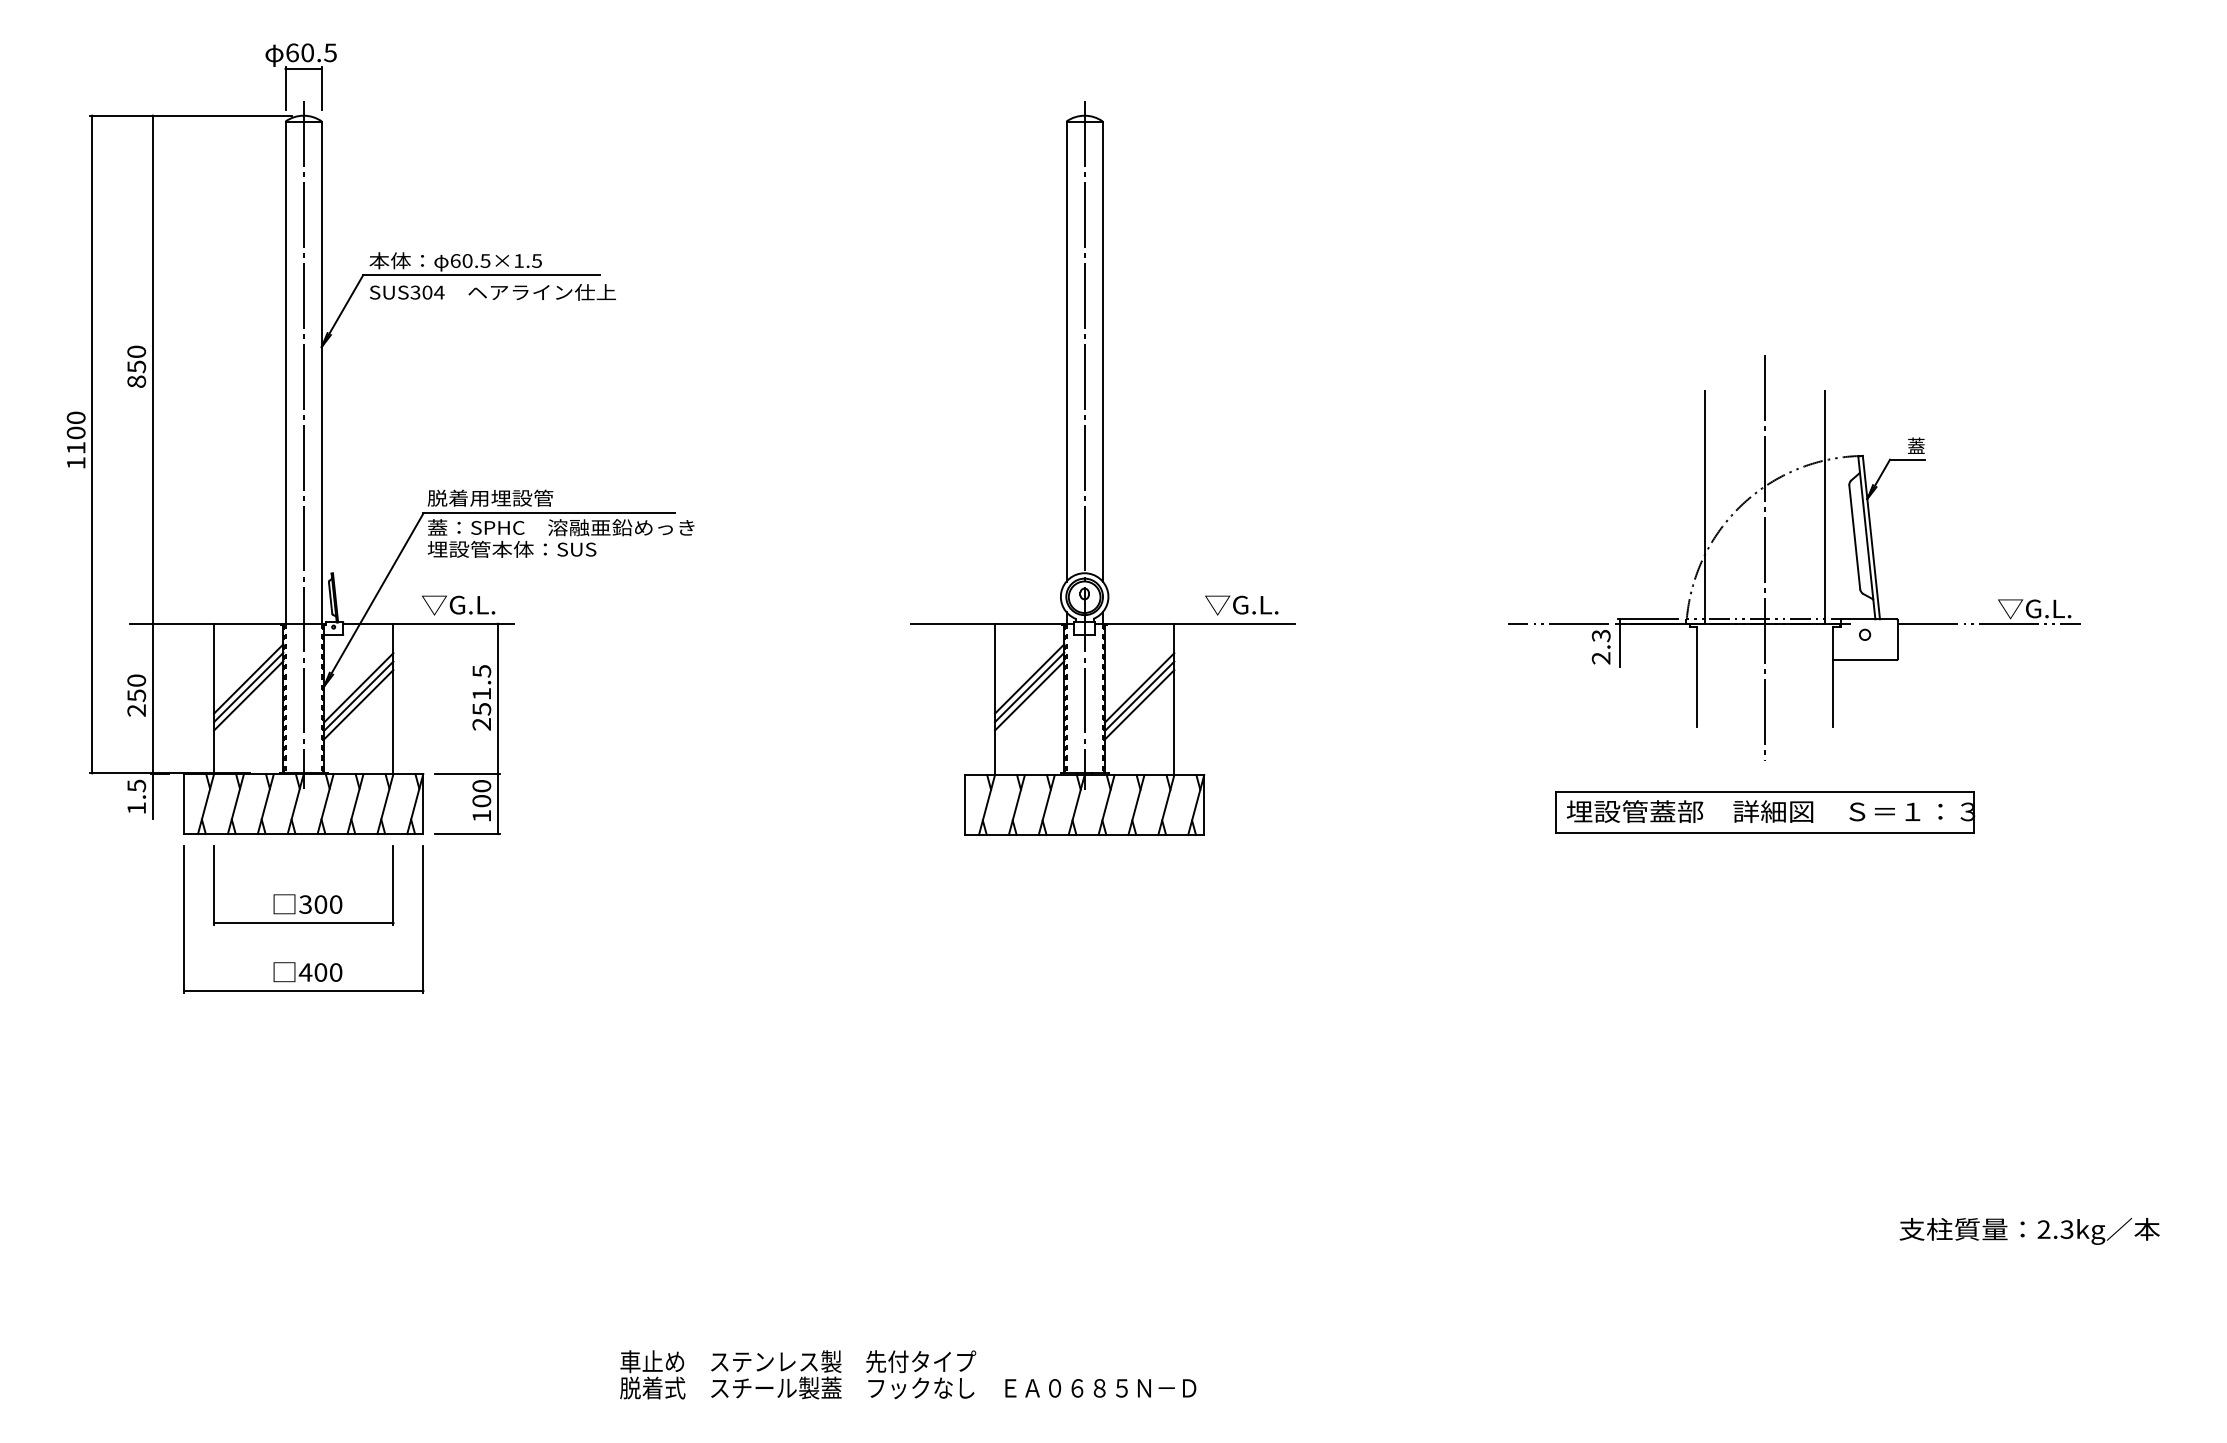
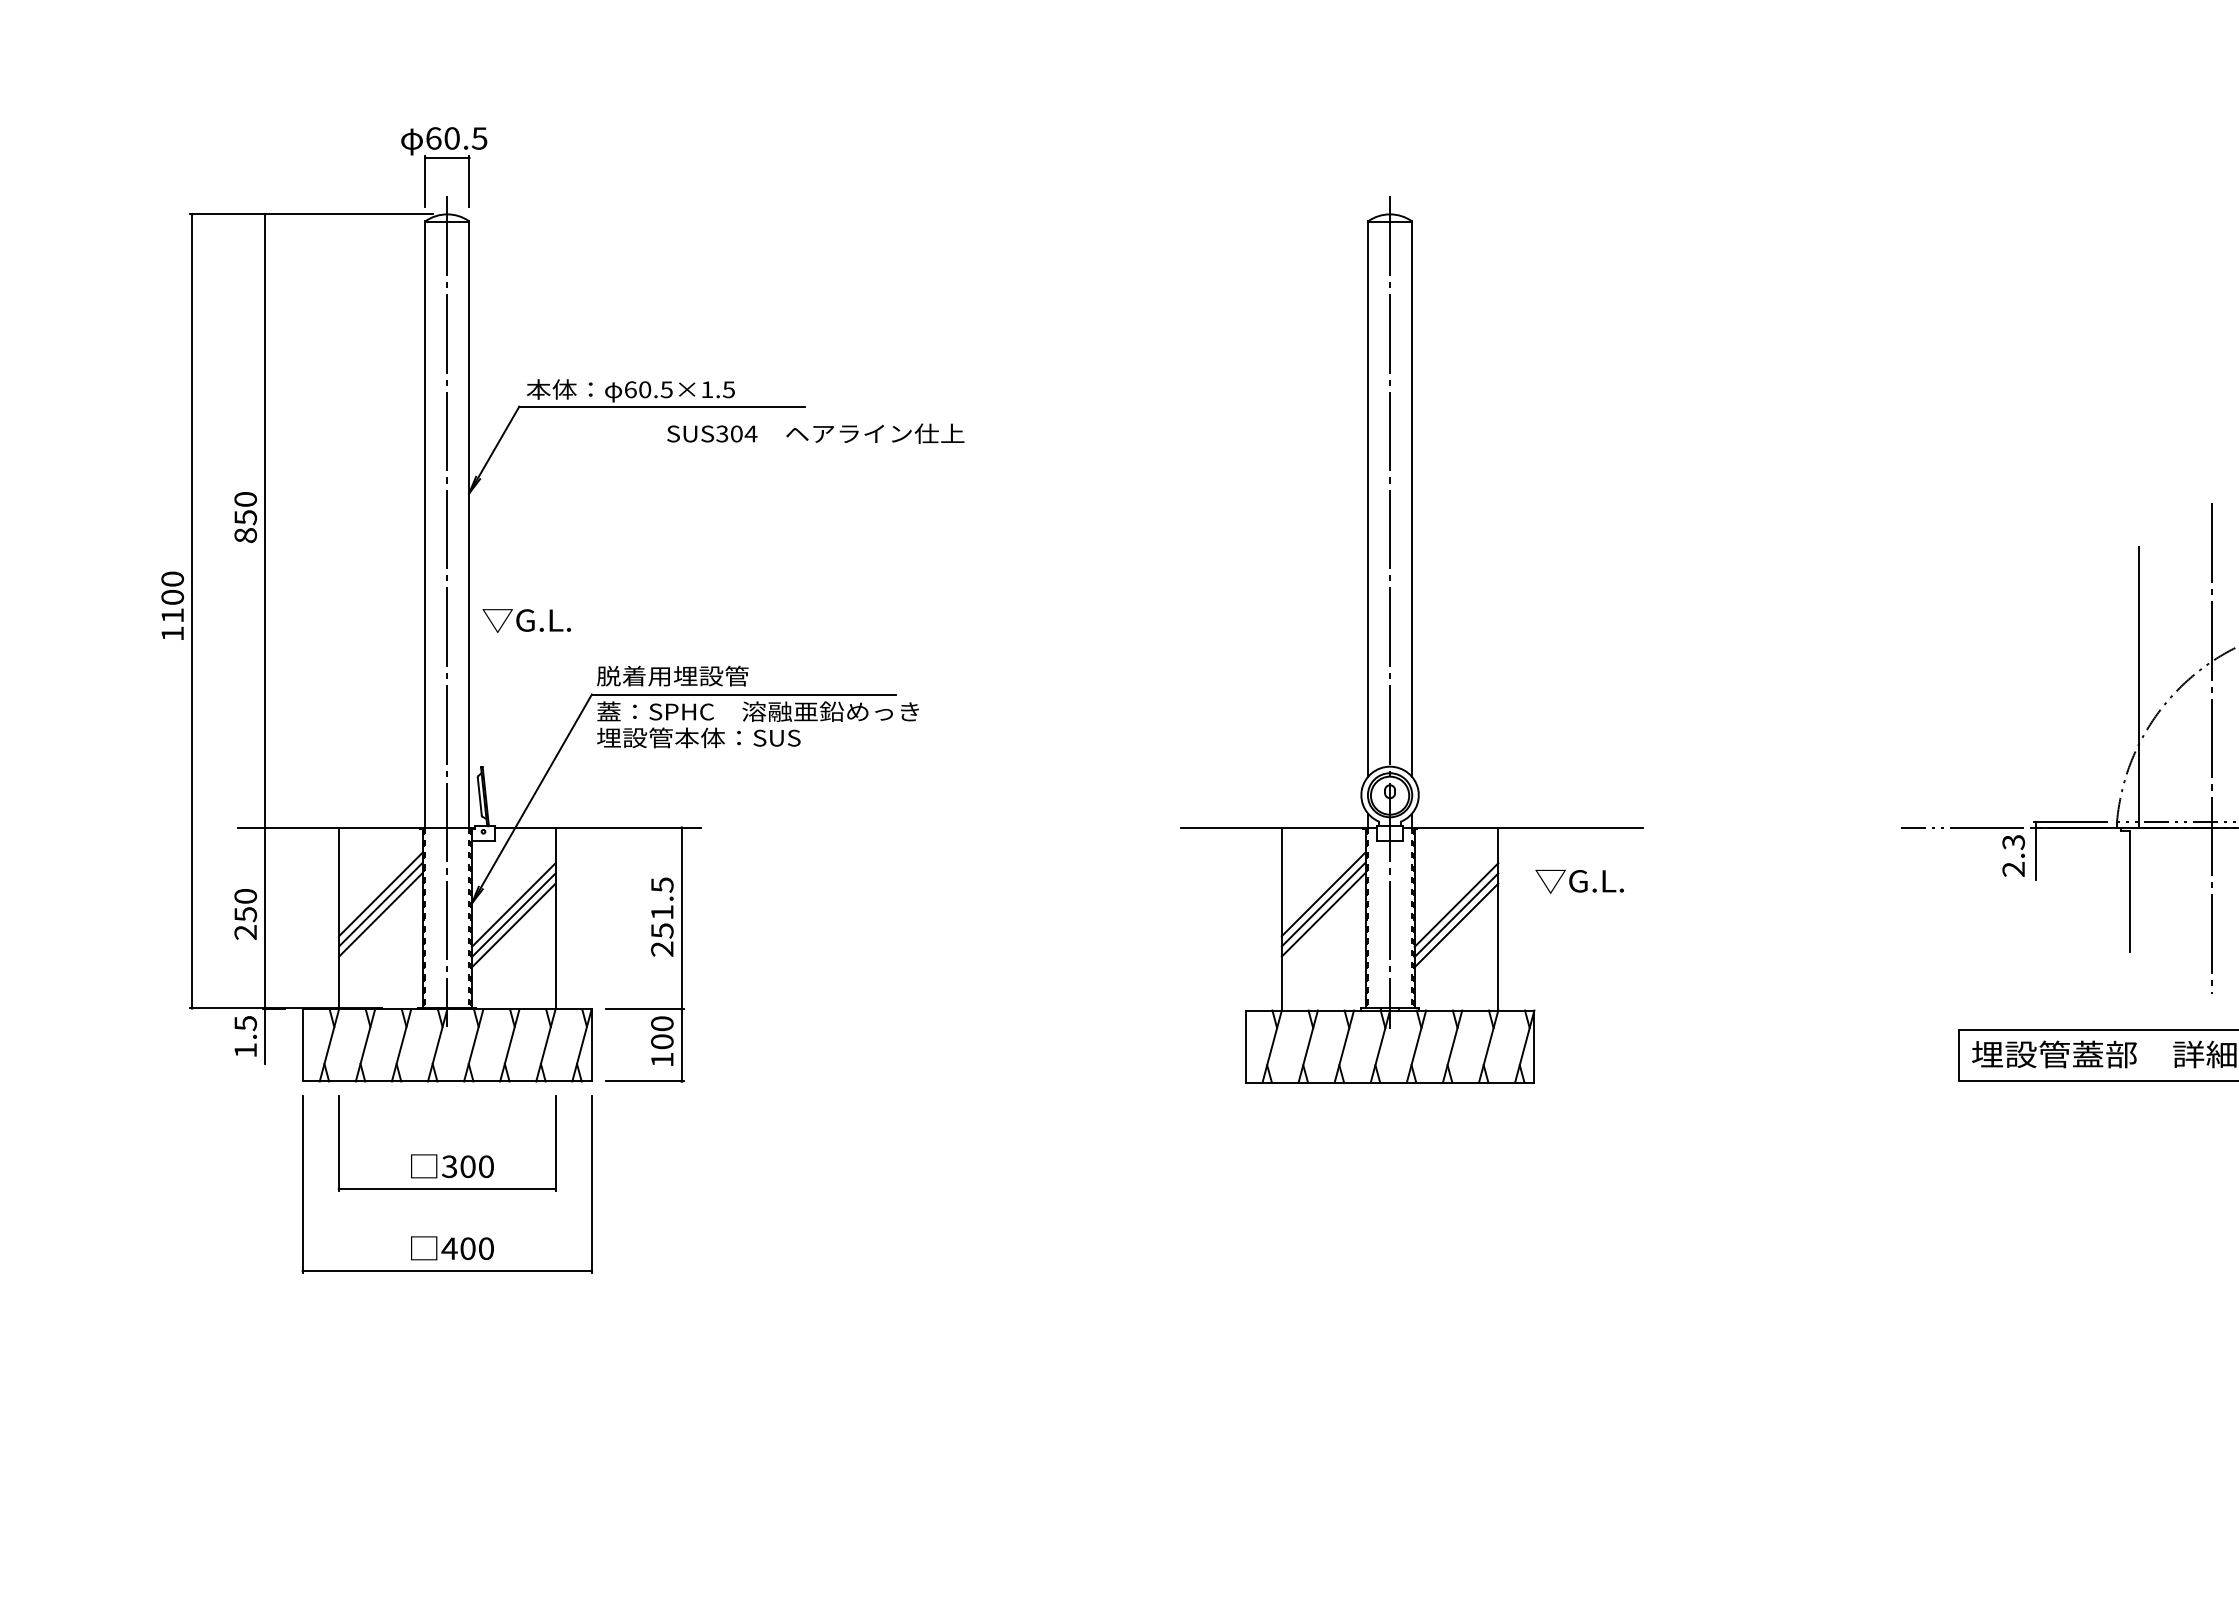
text: (492, 292) -> (815, 433), moved
text: (458, 605) -> (526, 620), moved
text: (1241, 605) -> (1579, 881), moved

